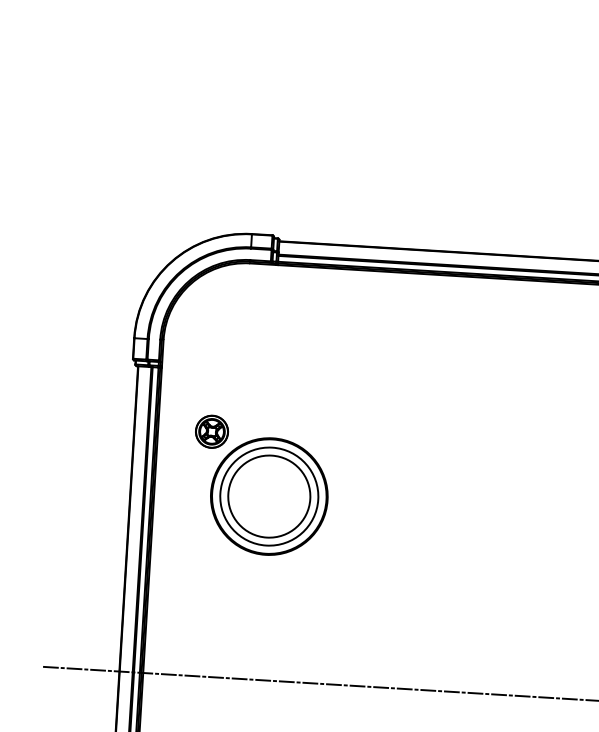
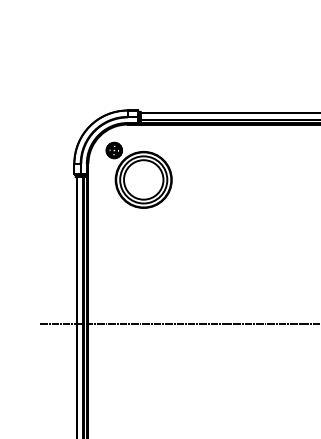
part: (259, 484) -> (138, 174), moved

